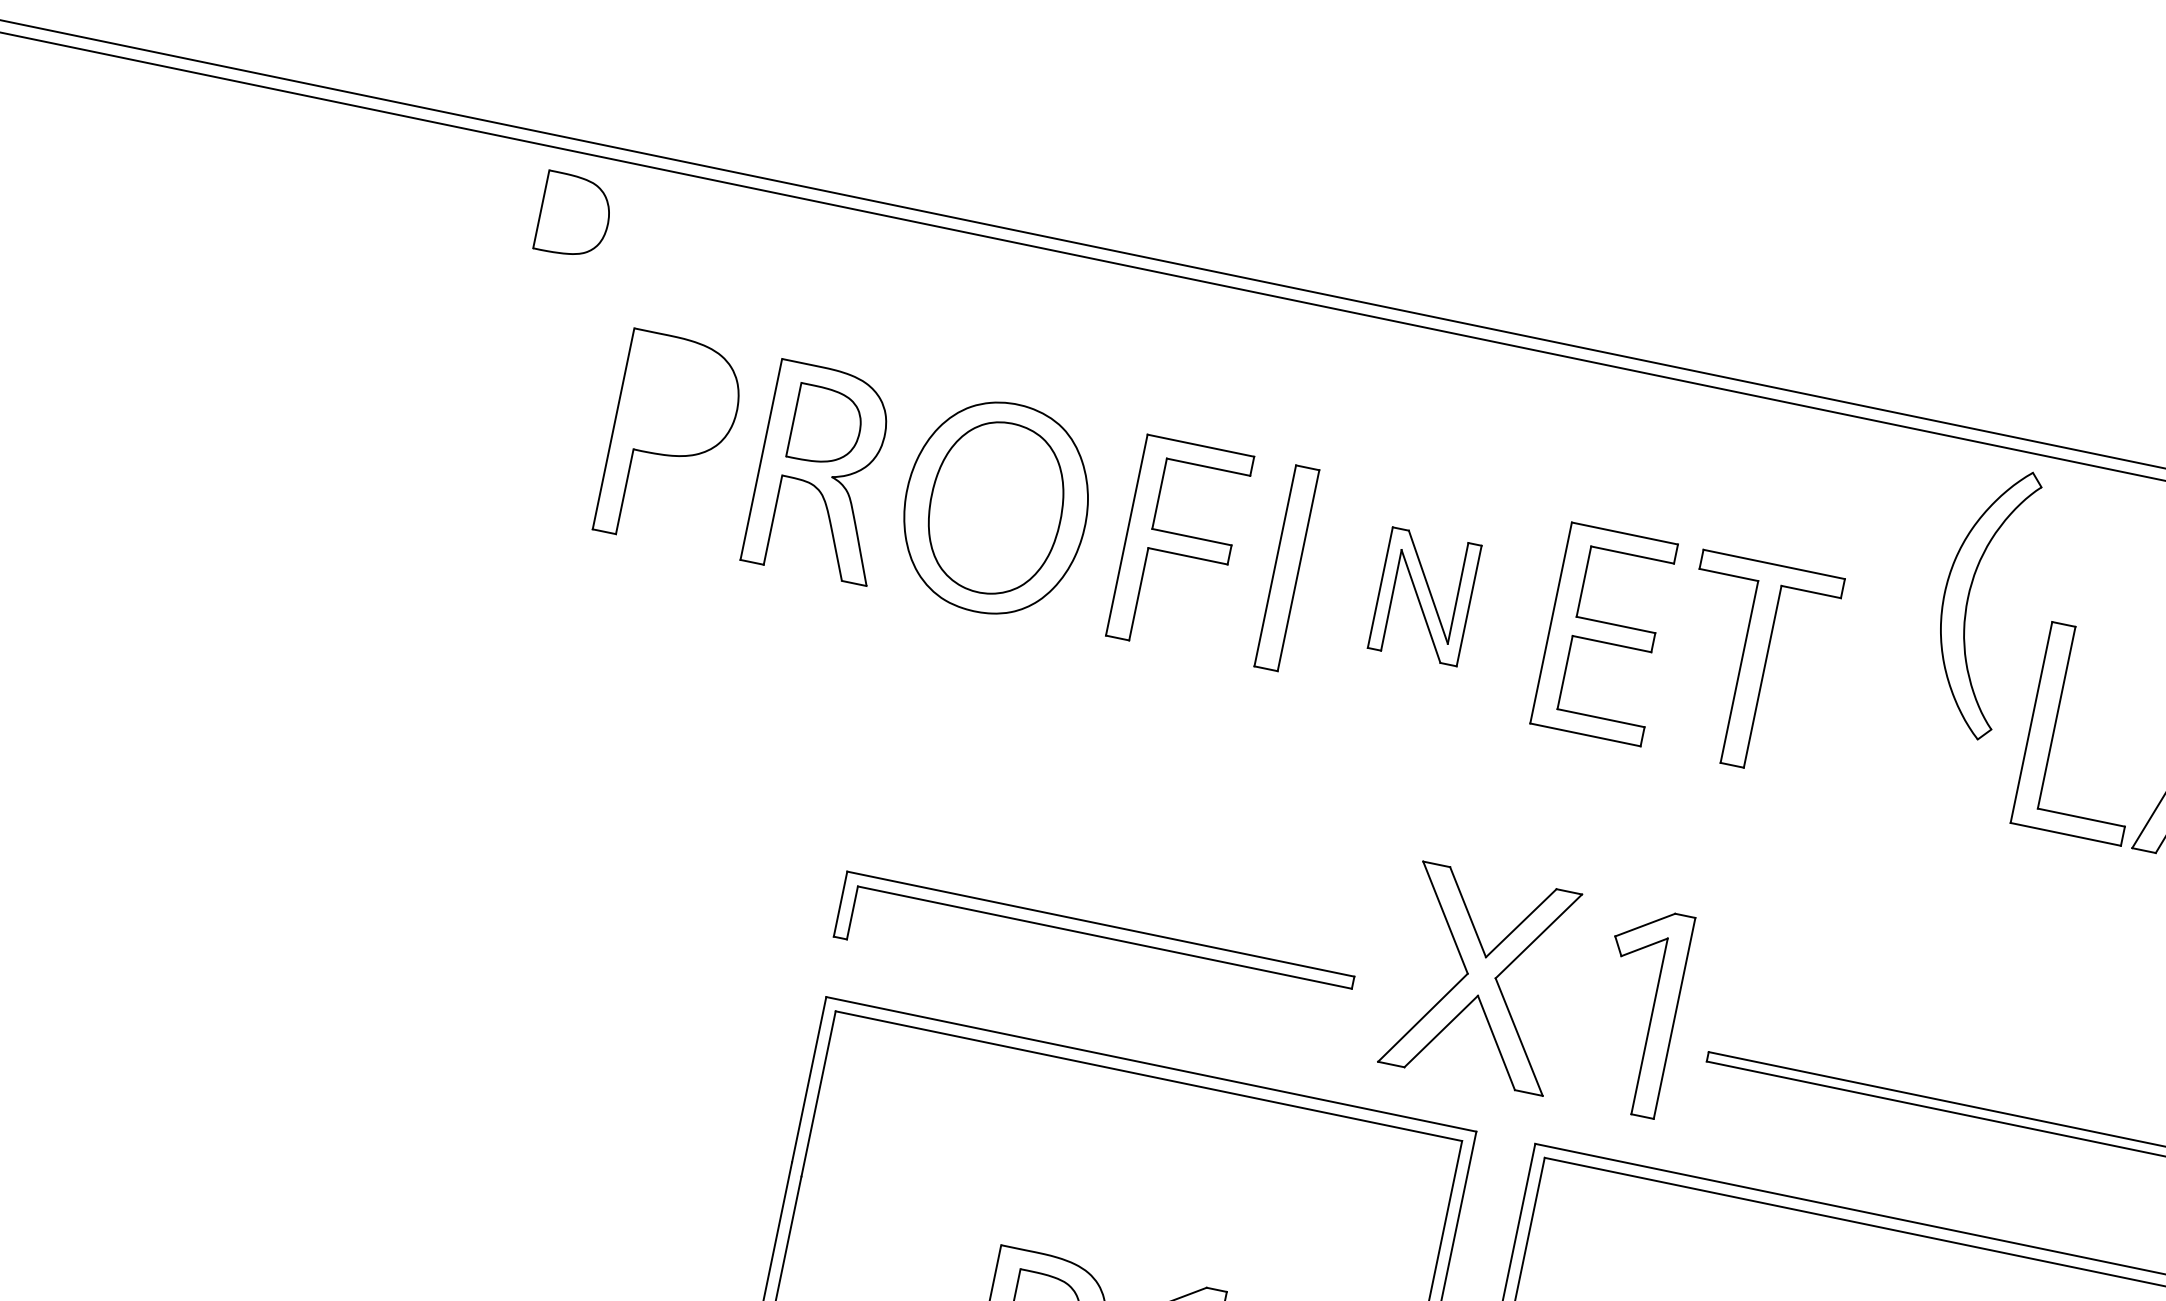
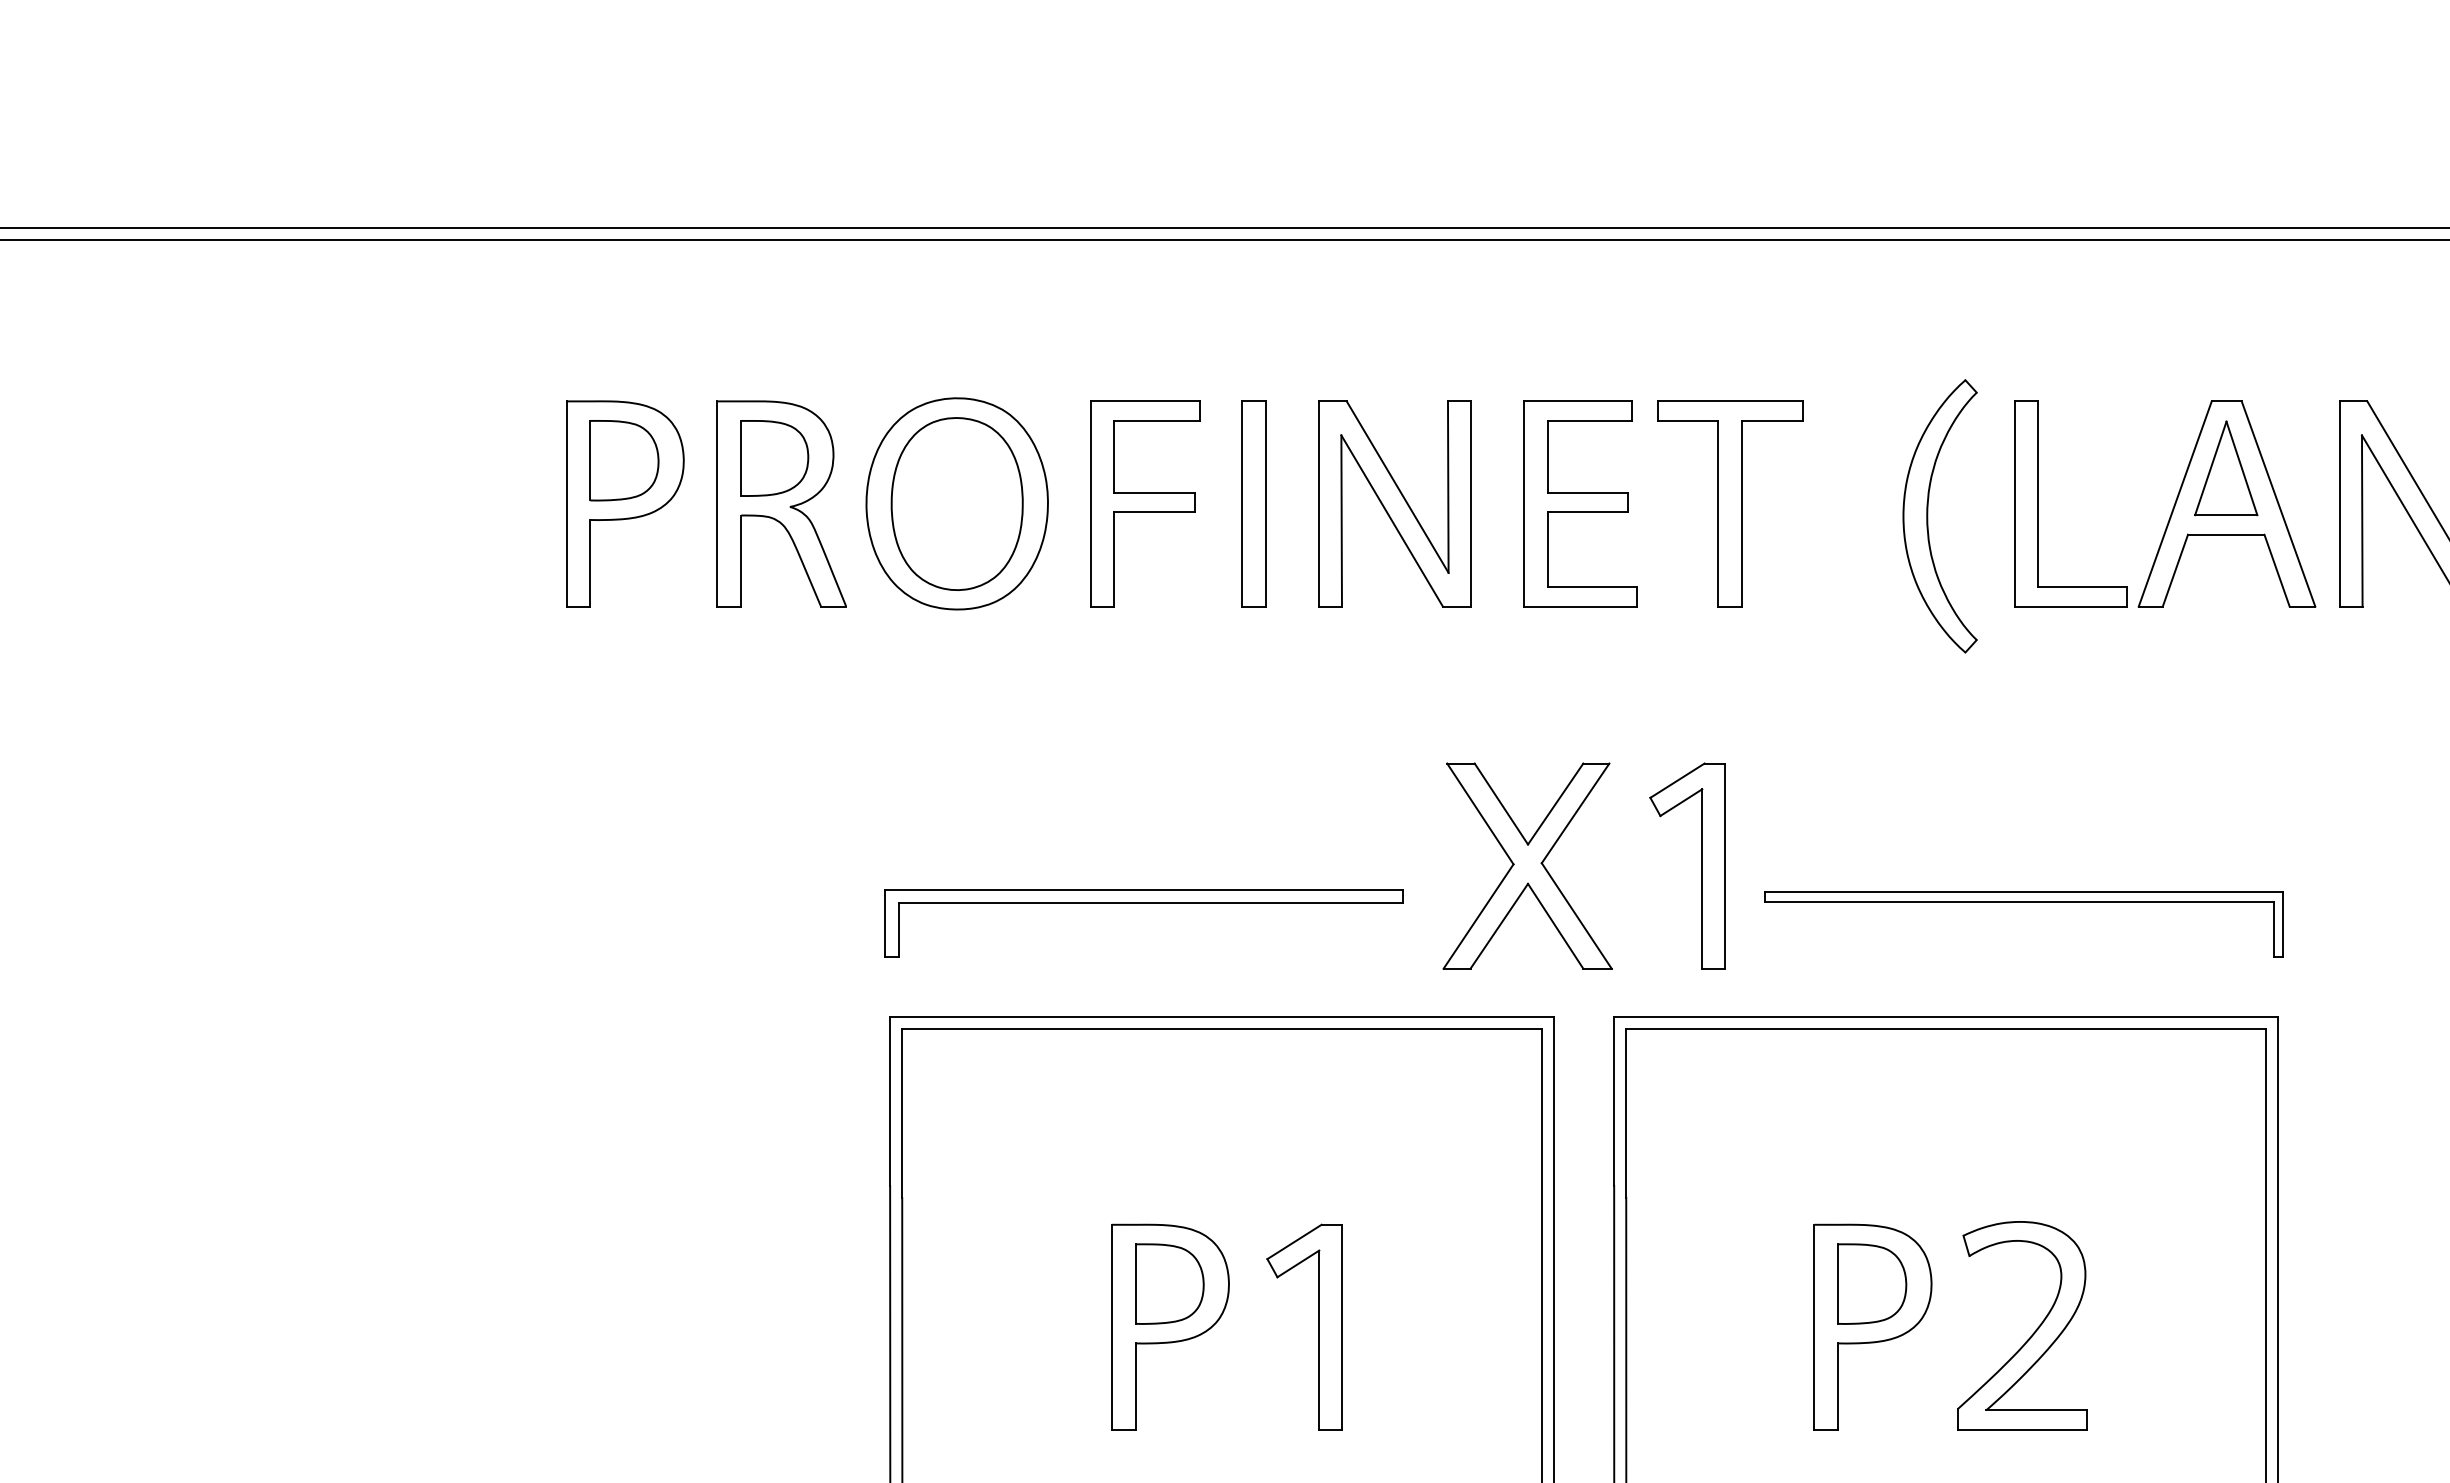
part: (574, 216) -> (624, 460), moved
part: (1424, 596) -> (1394, 503), size x1.67
part: (1969, 598) -> (1928, 516), moved

